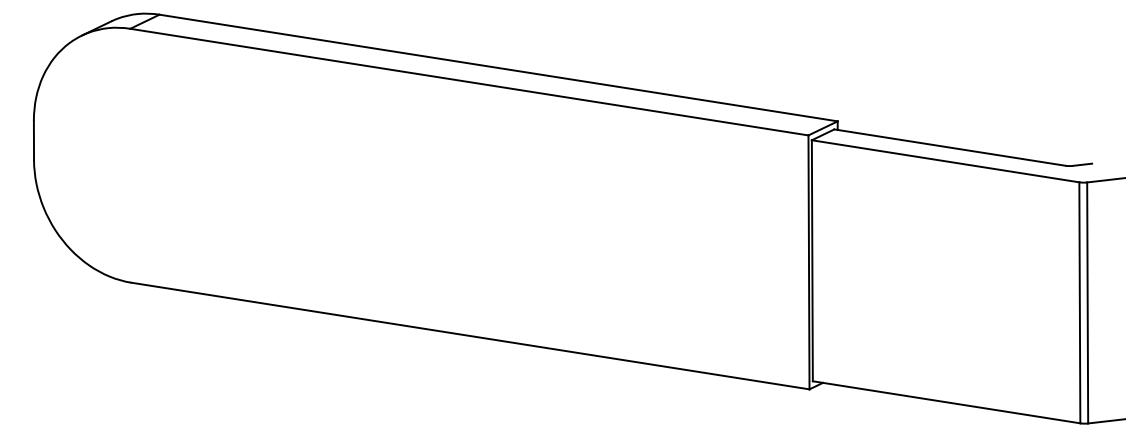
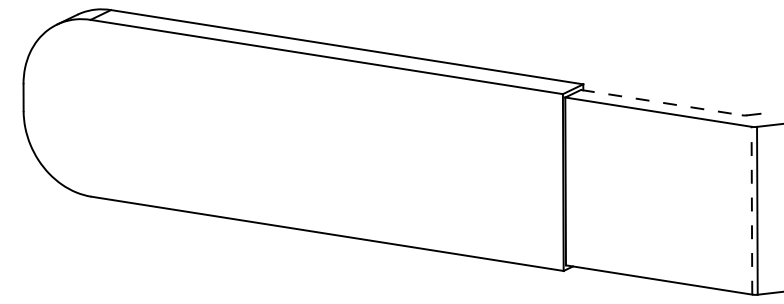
line: (950, 147) -> (661, 102), solid -> dashed
line: (1079, 302) -> (751, 210), solid -> dashed

